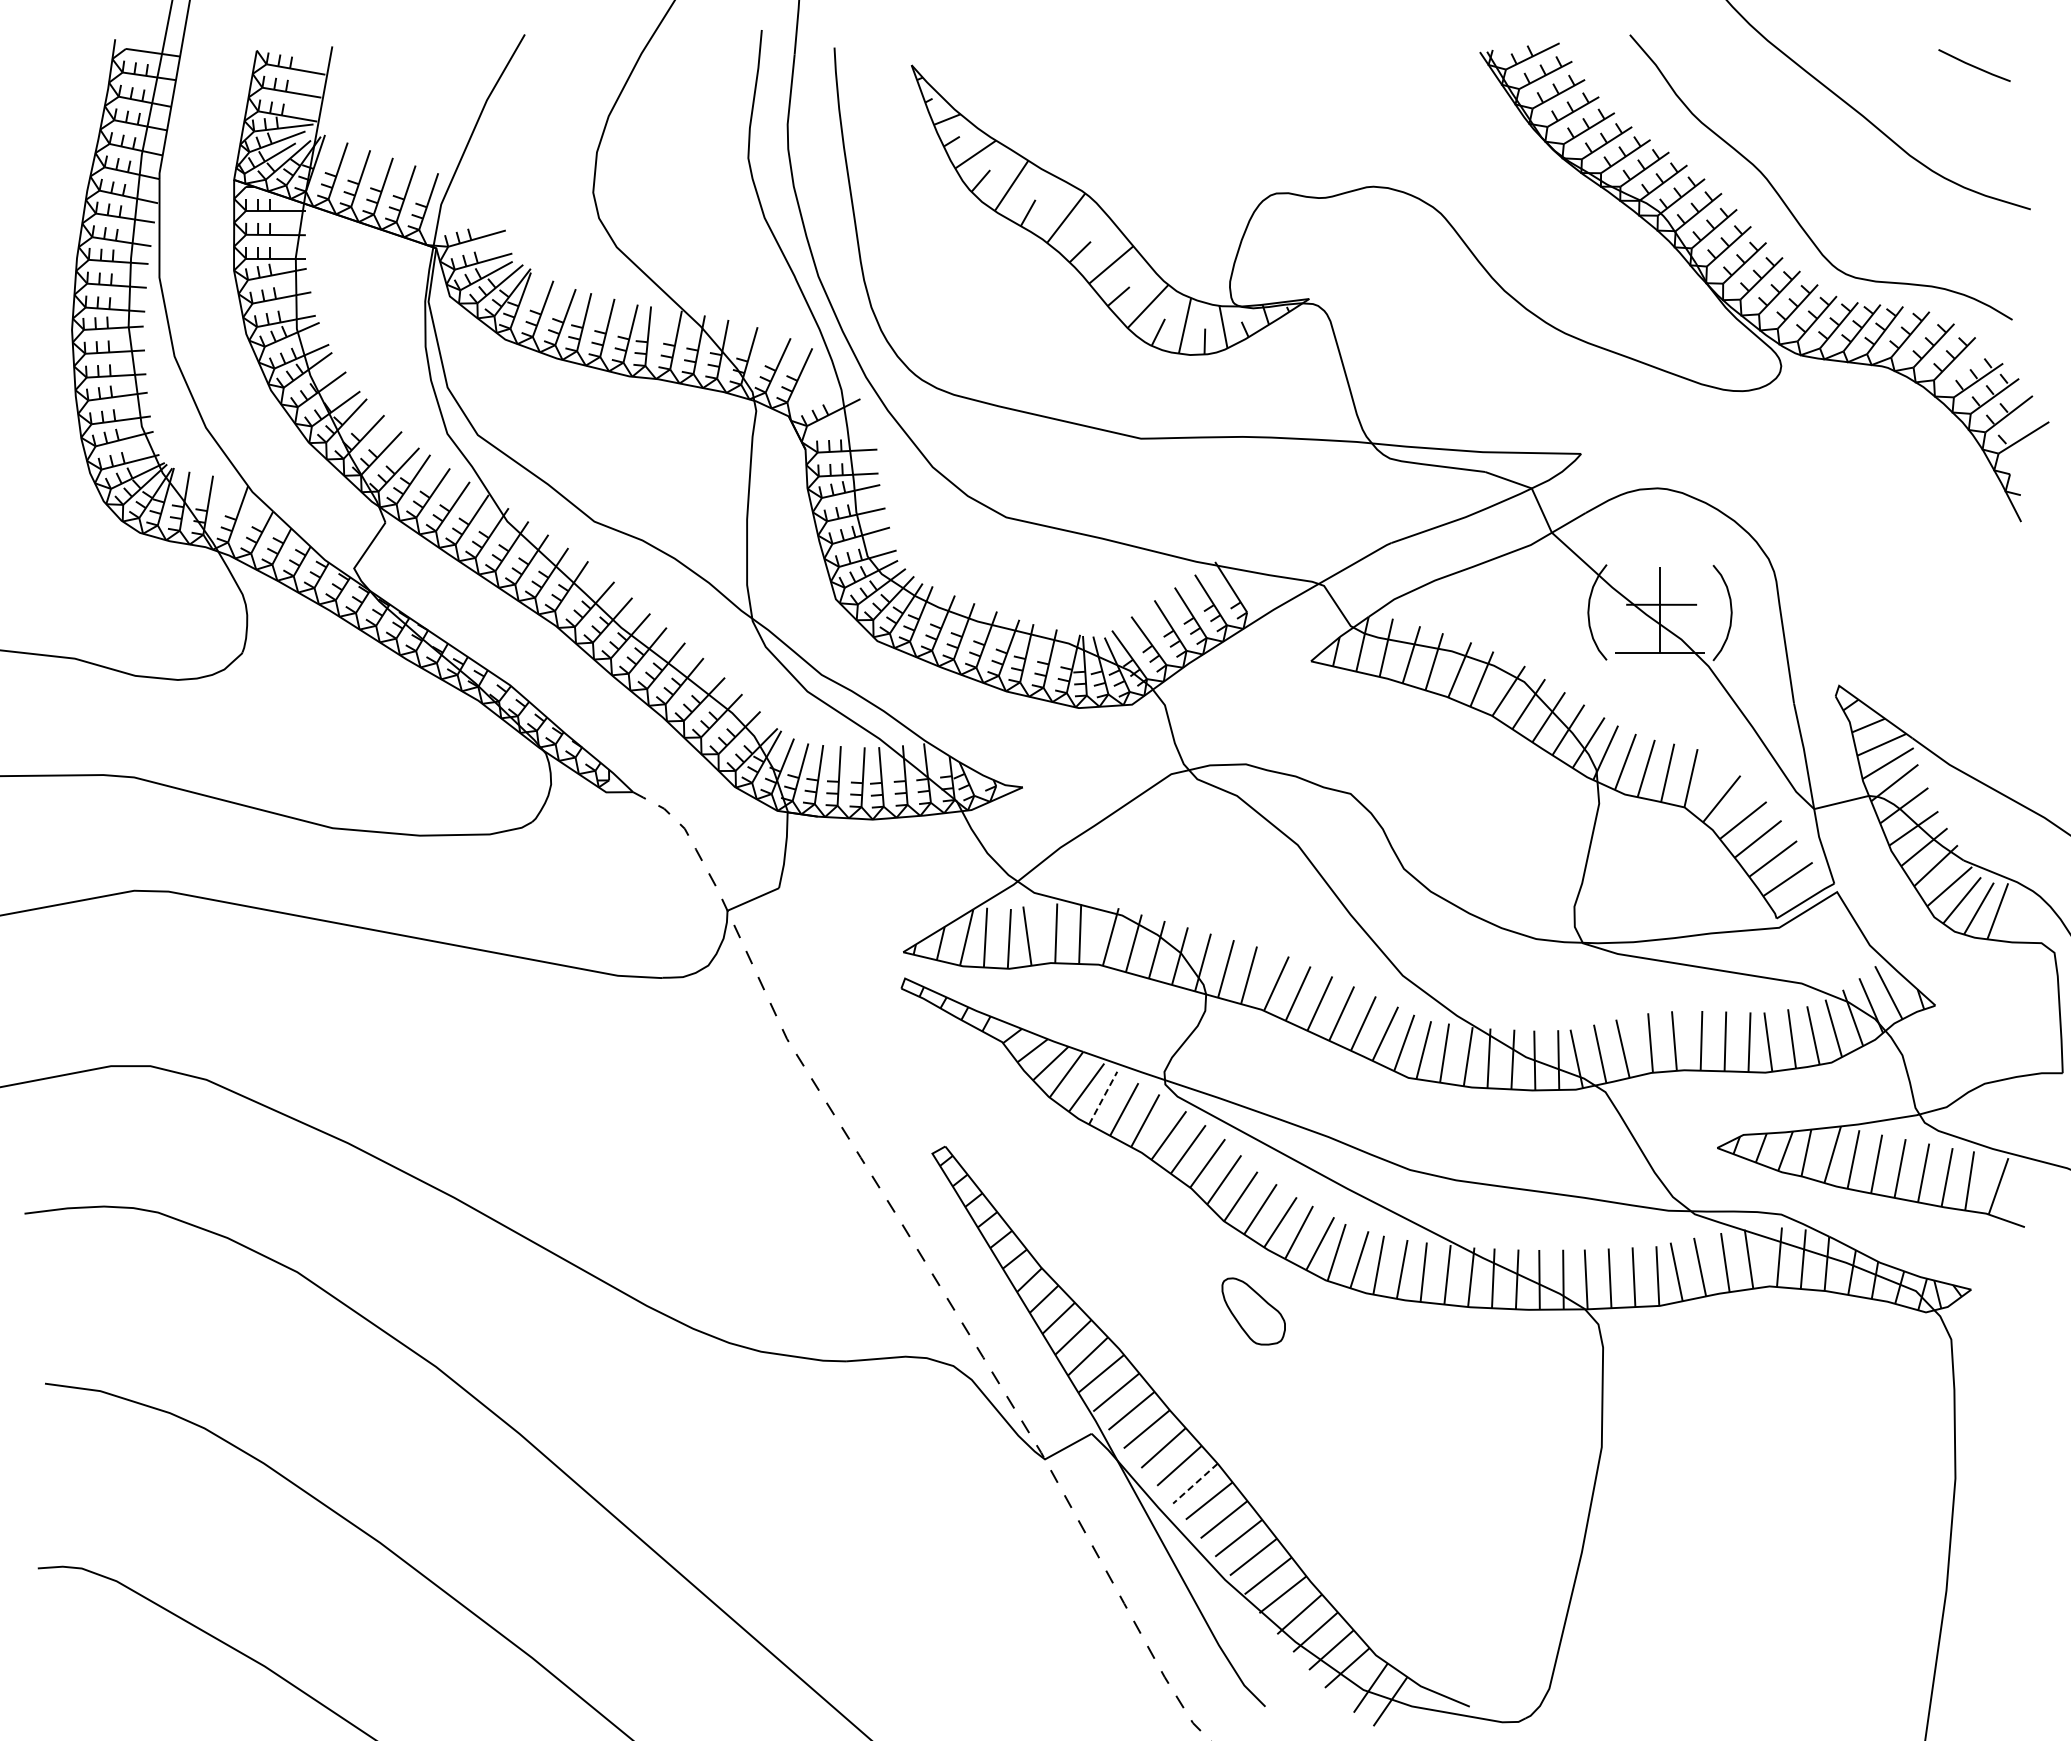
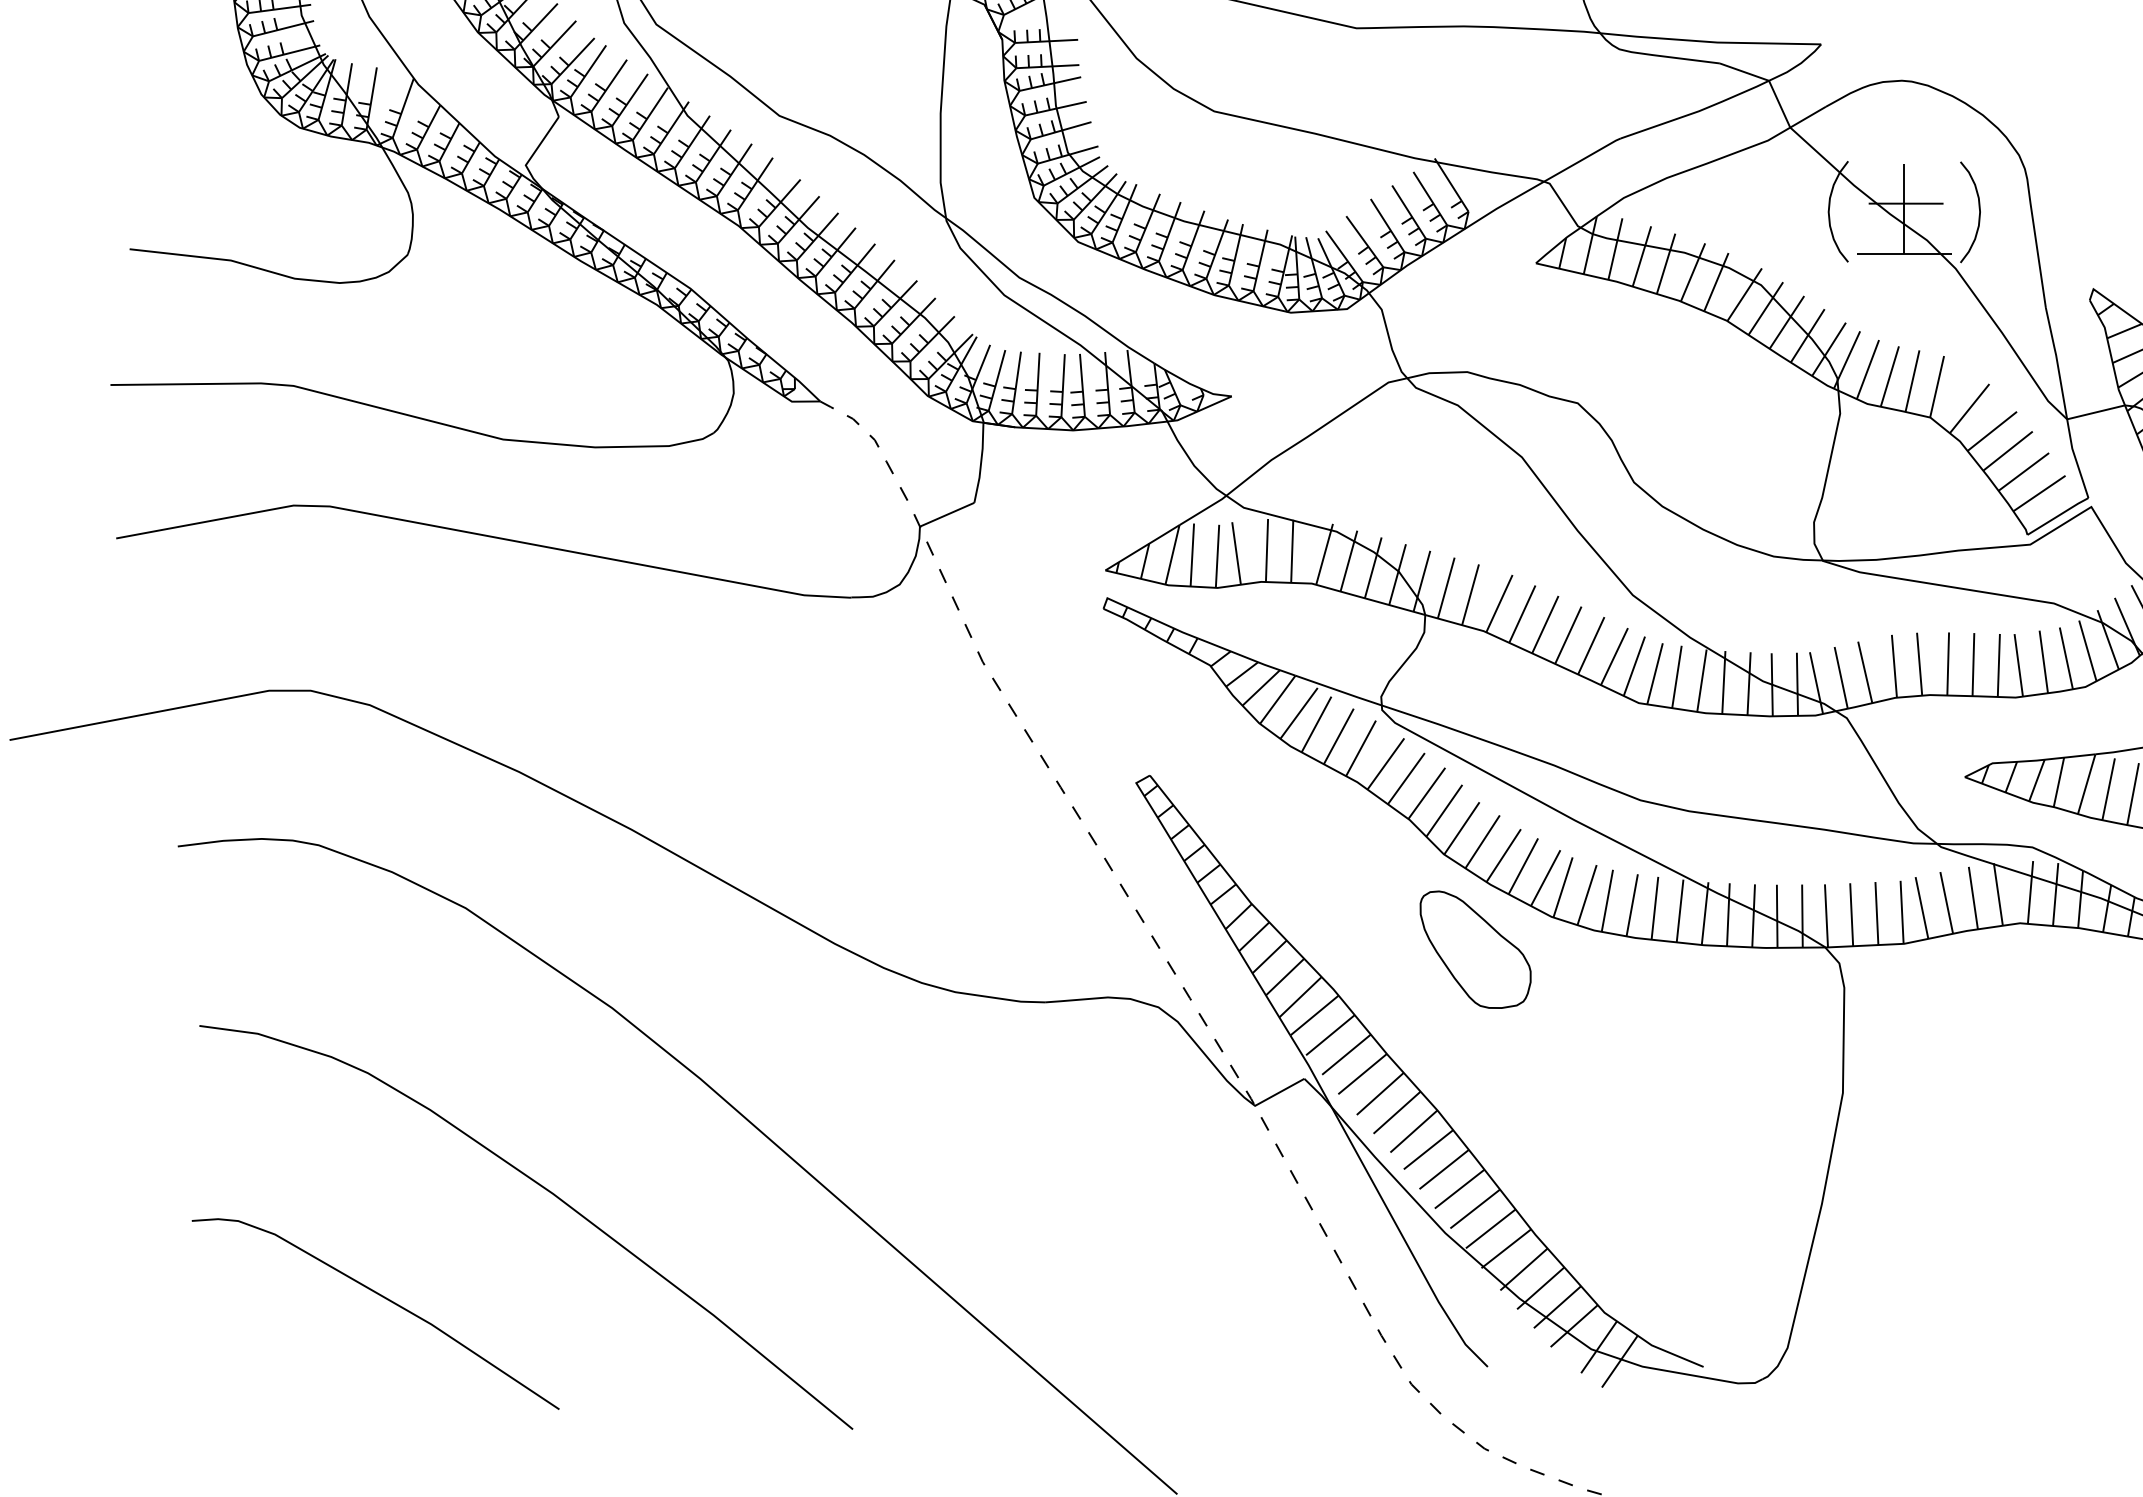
line: (1103, 1098) -> (1316, 724), dashed -> solid
part: (1253, 1311) -> (1475, 949), size x1.67
line: (1195, 1483) -> (1414, 1131), dashed -> solid

